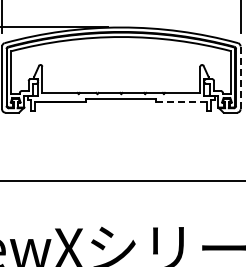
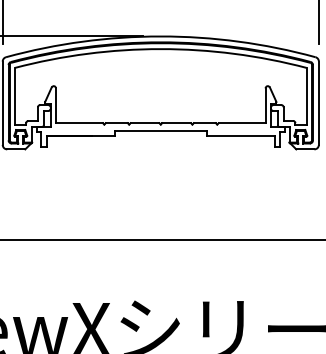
line: (240, 77) -> (318, 102), dashed -> solid
line: (181, 102) -> (240, 135), dashed -> solid

